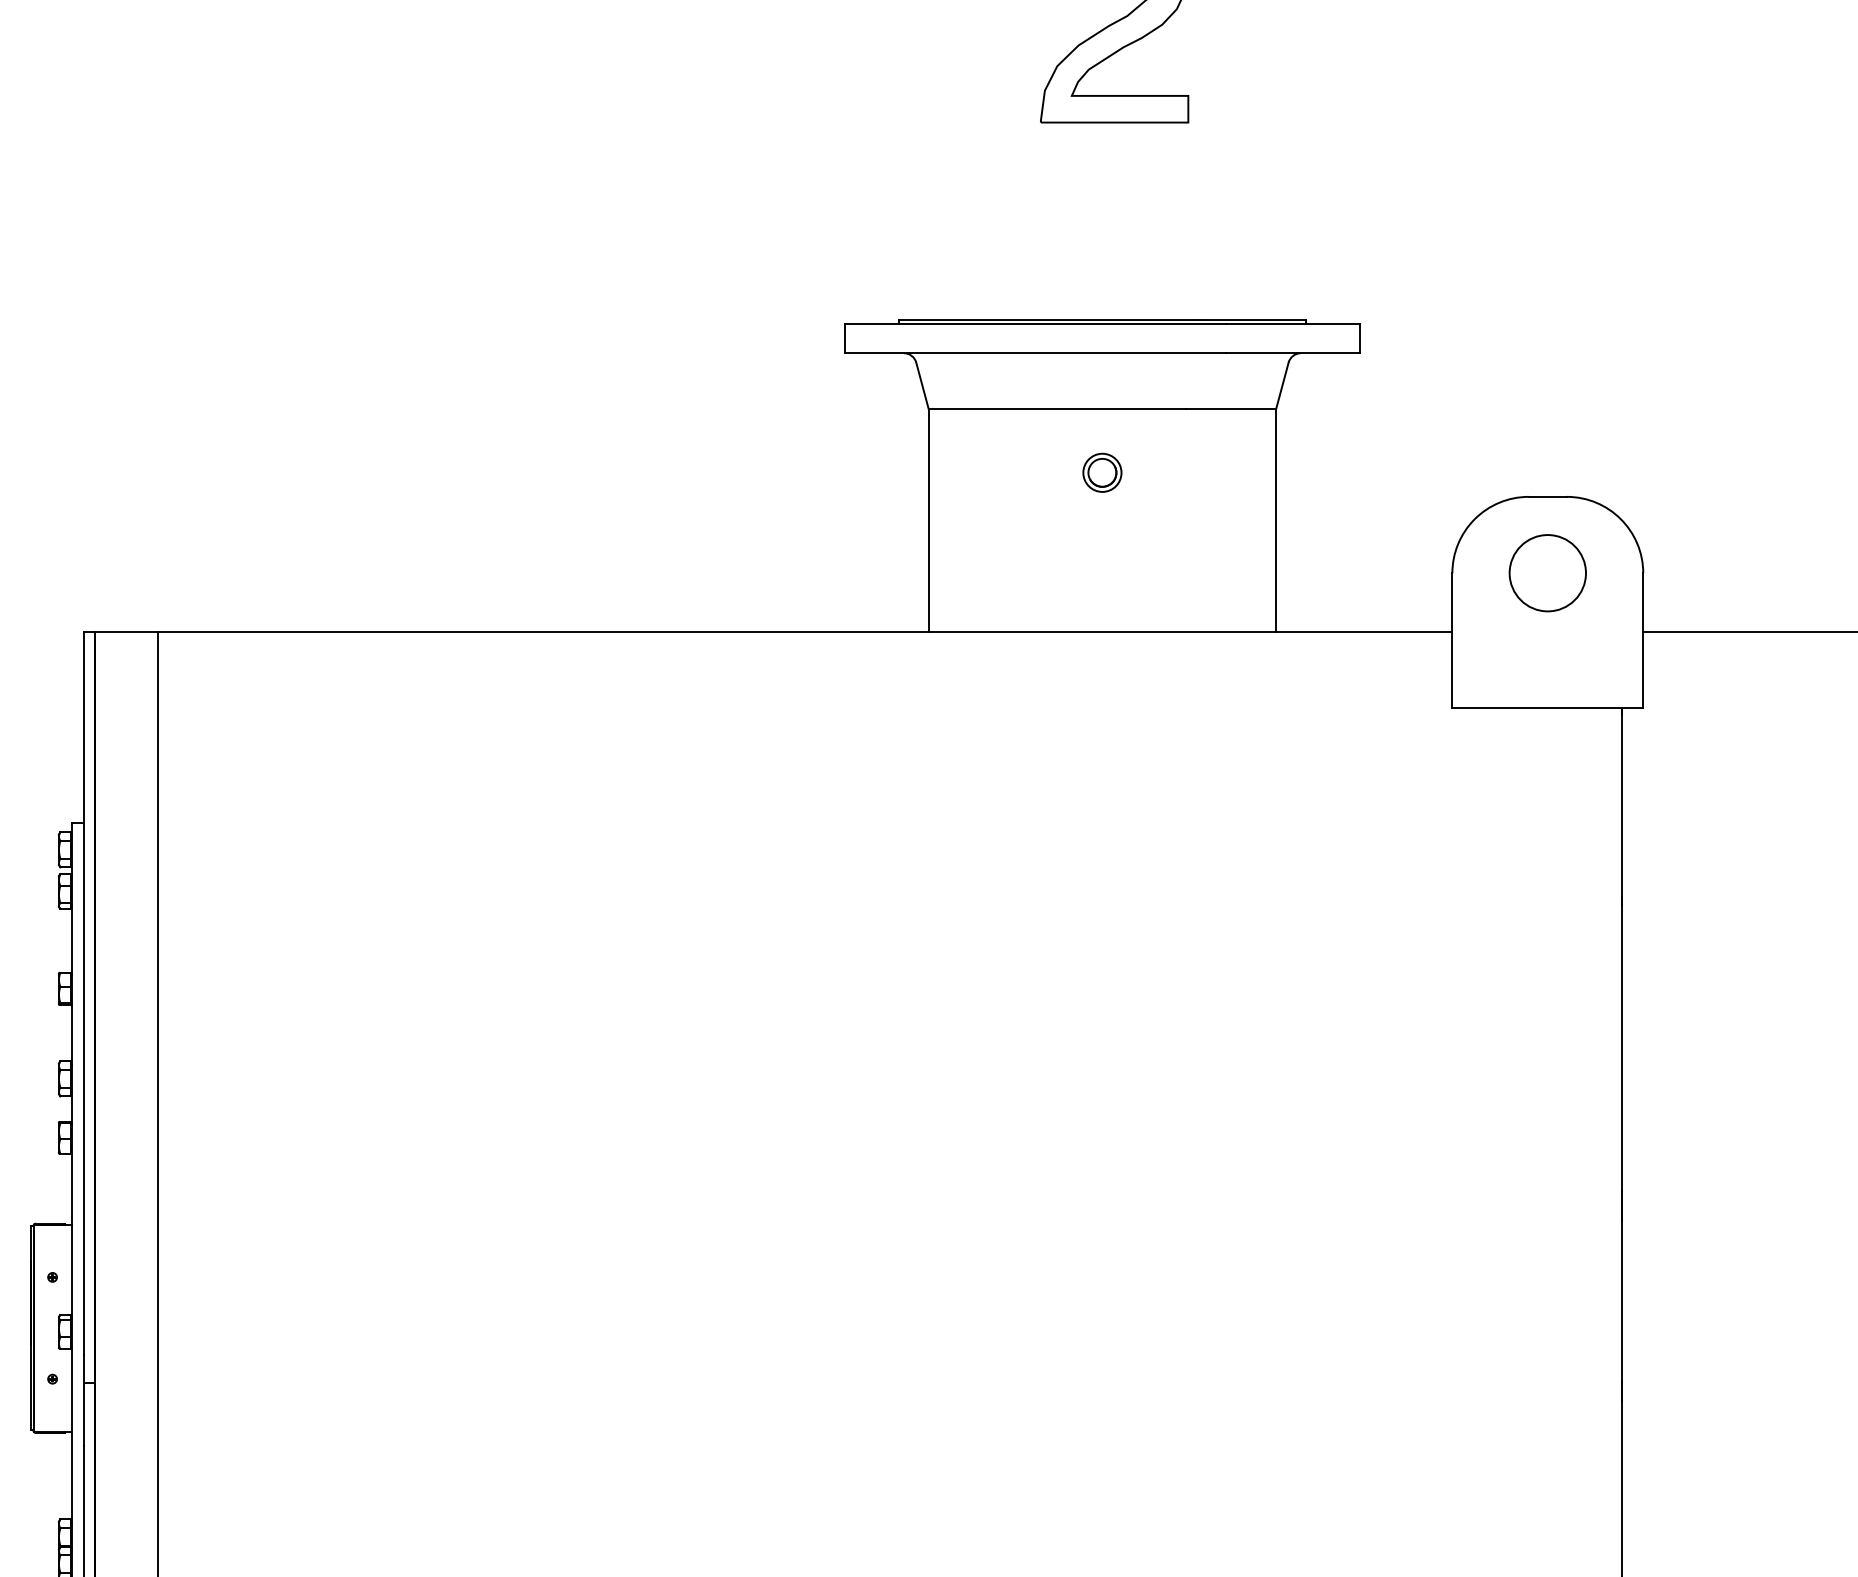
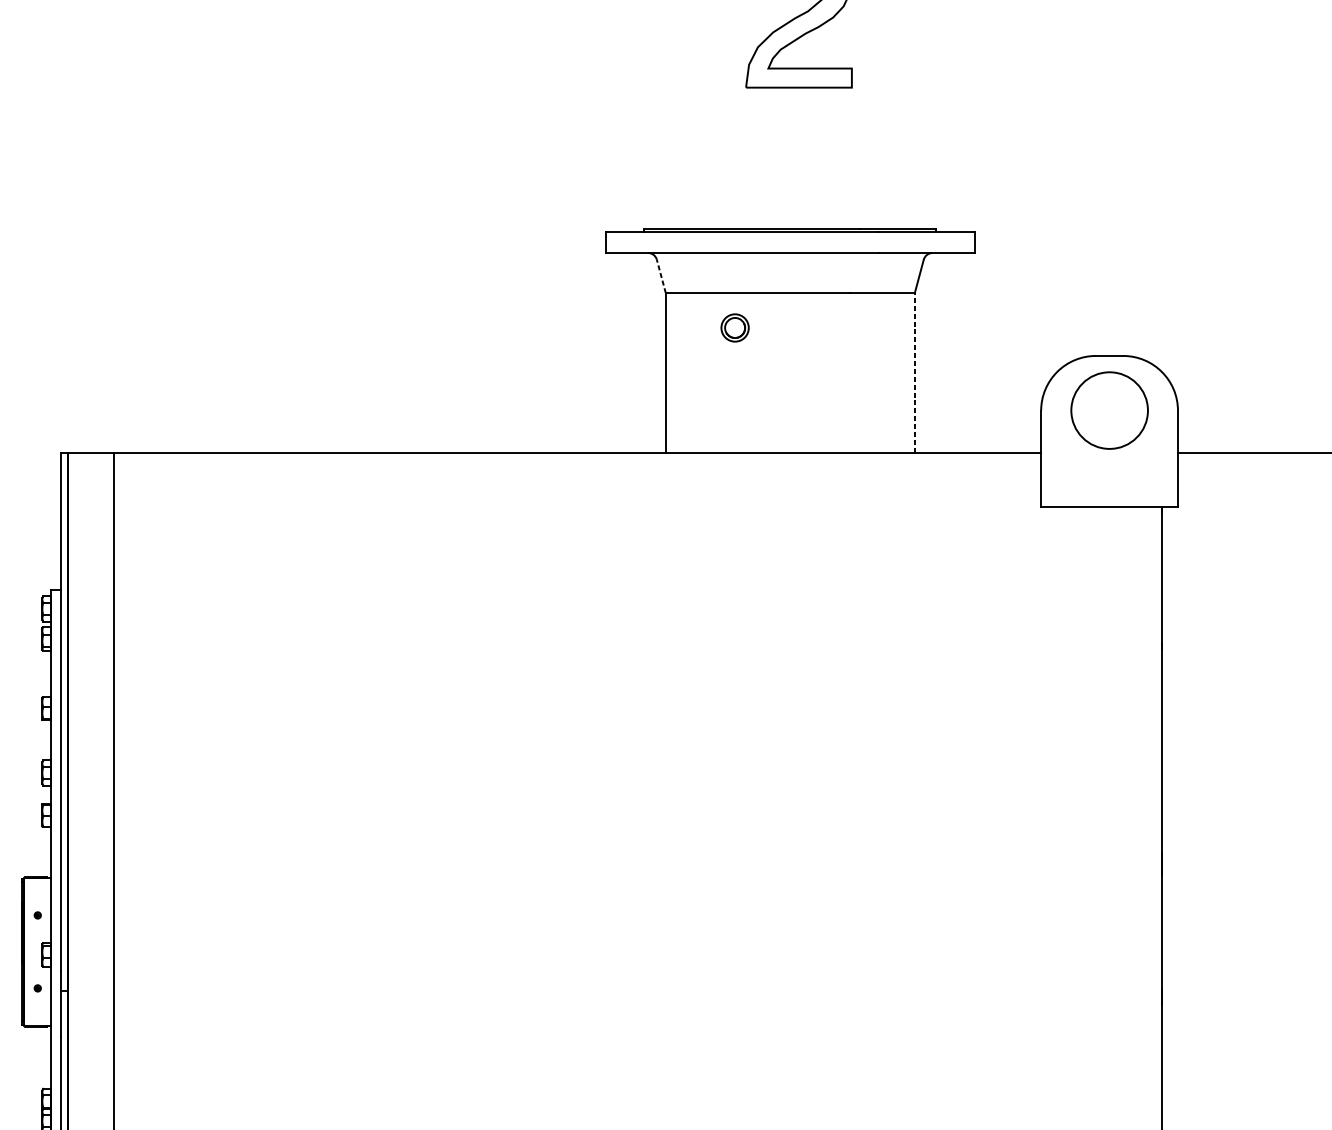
line: (922, 385) -> (661, 276), solid -> dashed
part: (1102, 472) -> (735, 327), moved
line: (1276, 520) -> (915, 372), solid -> dashed
circle: (1547, 573) -> (1109, 410), size x1.4

